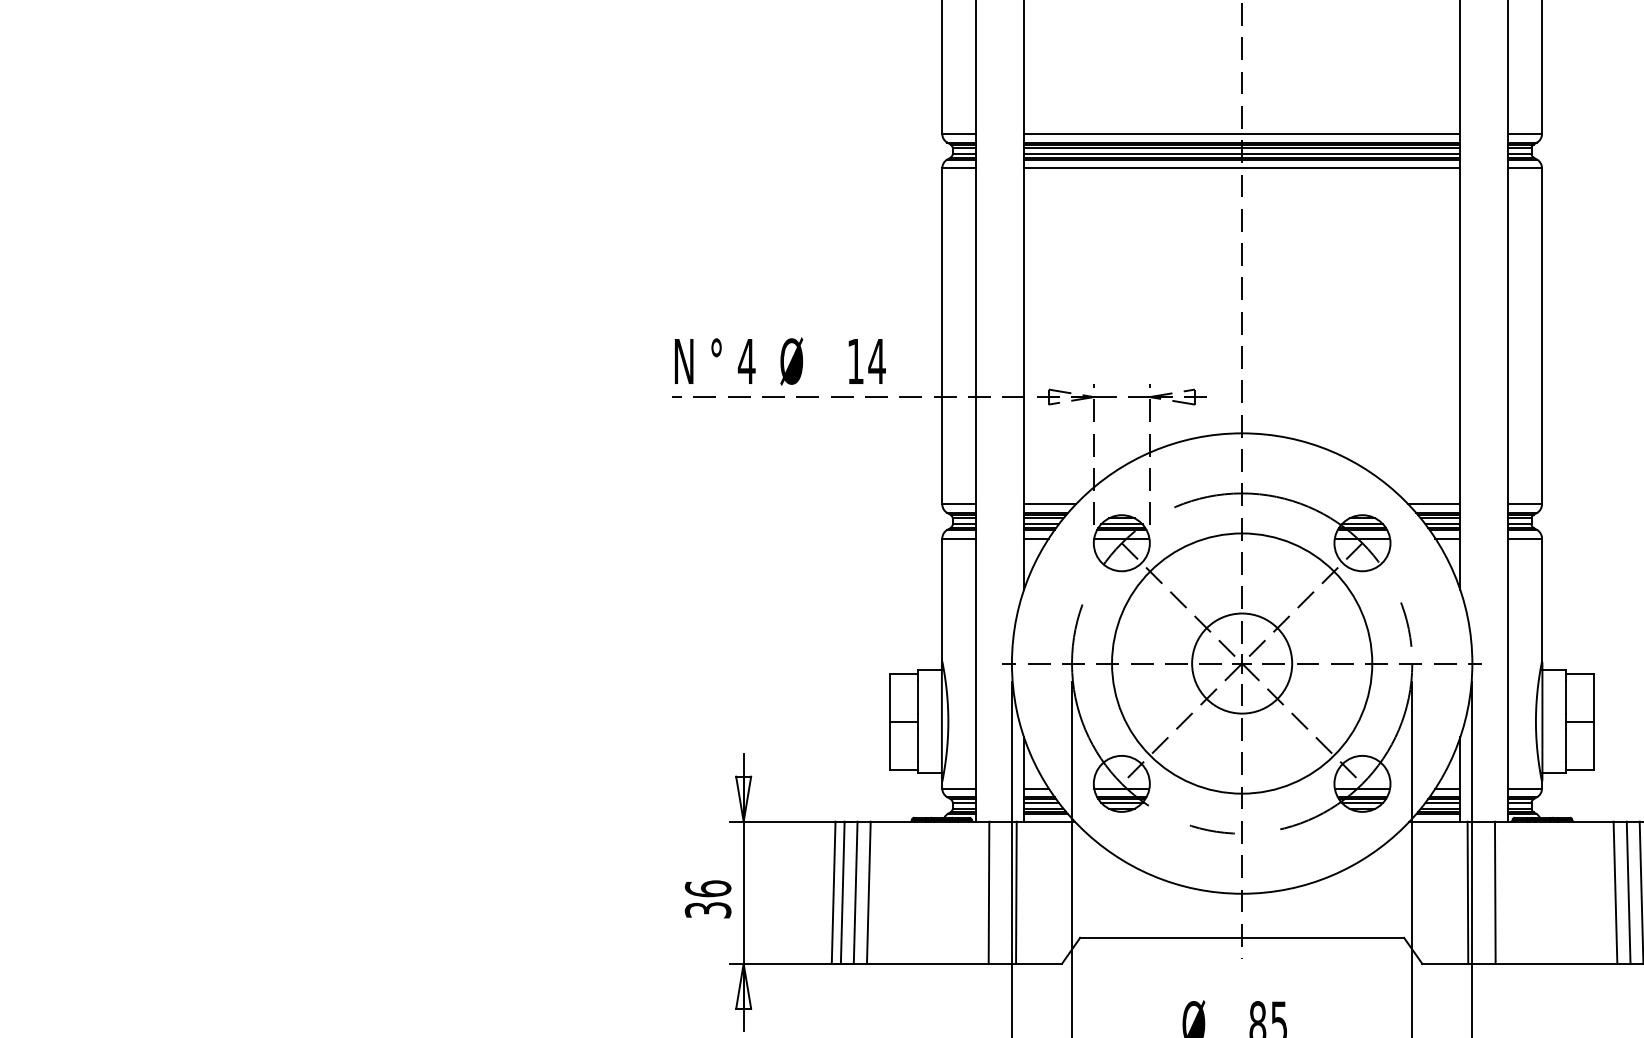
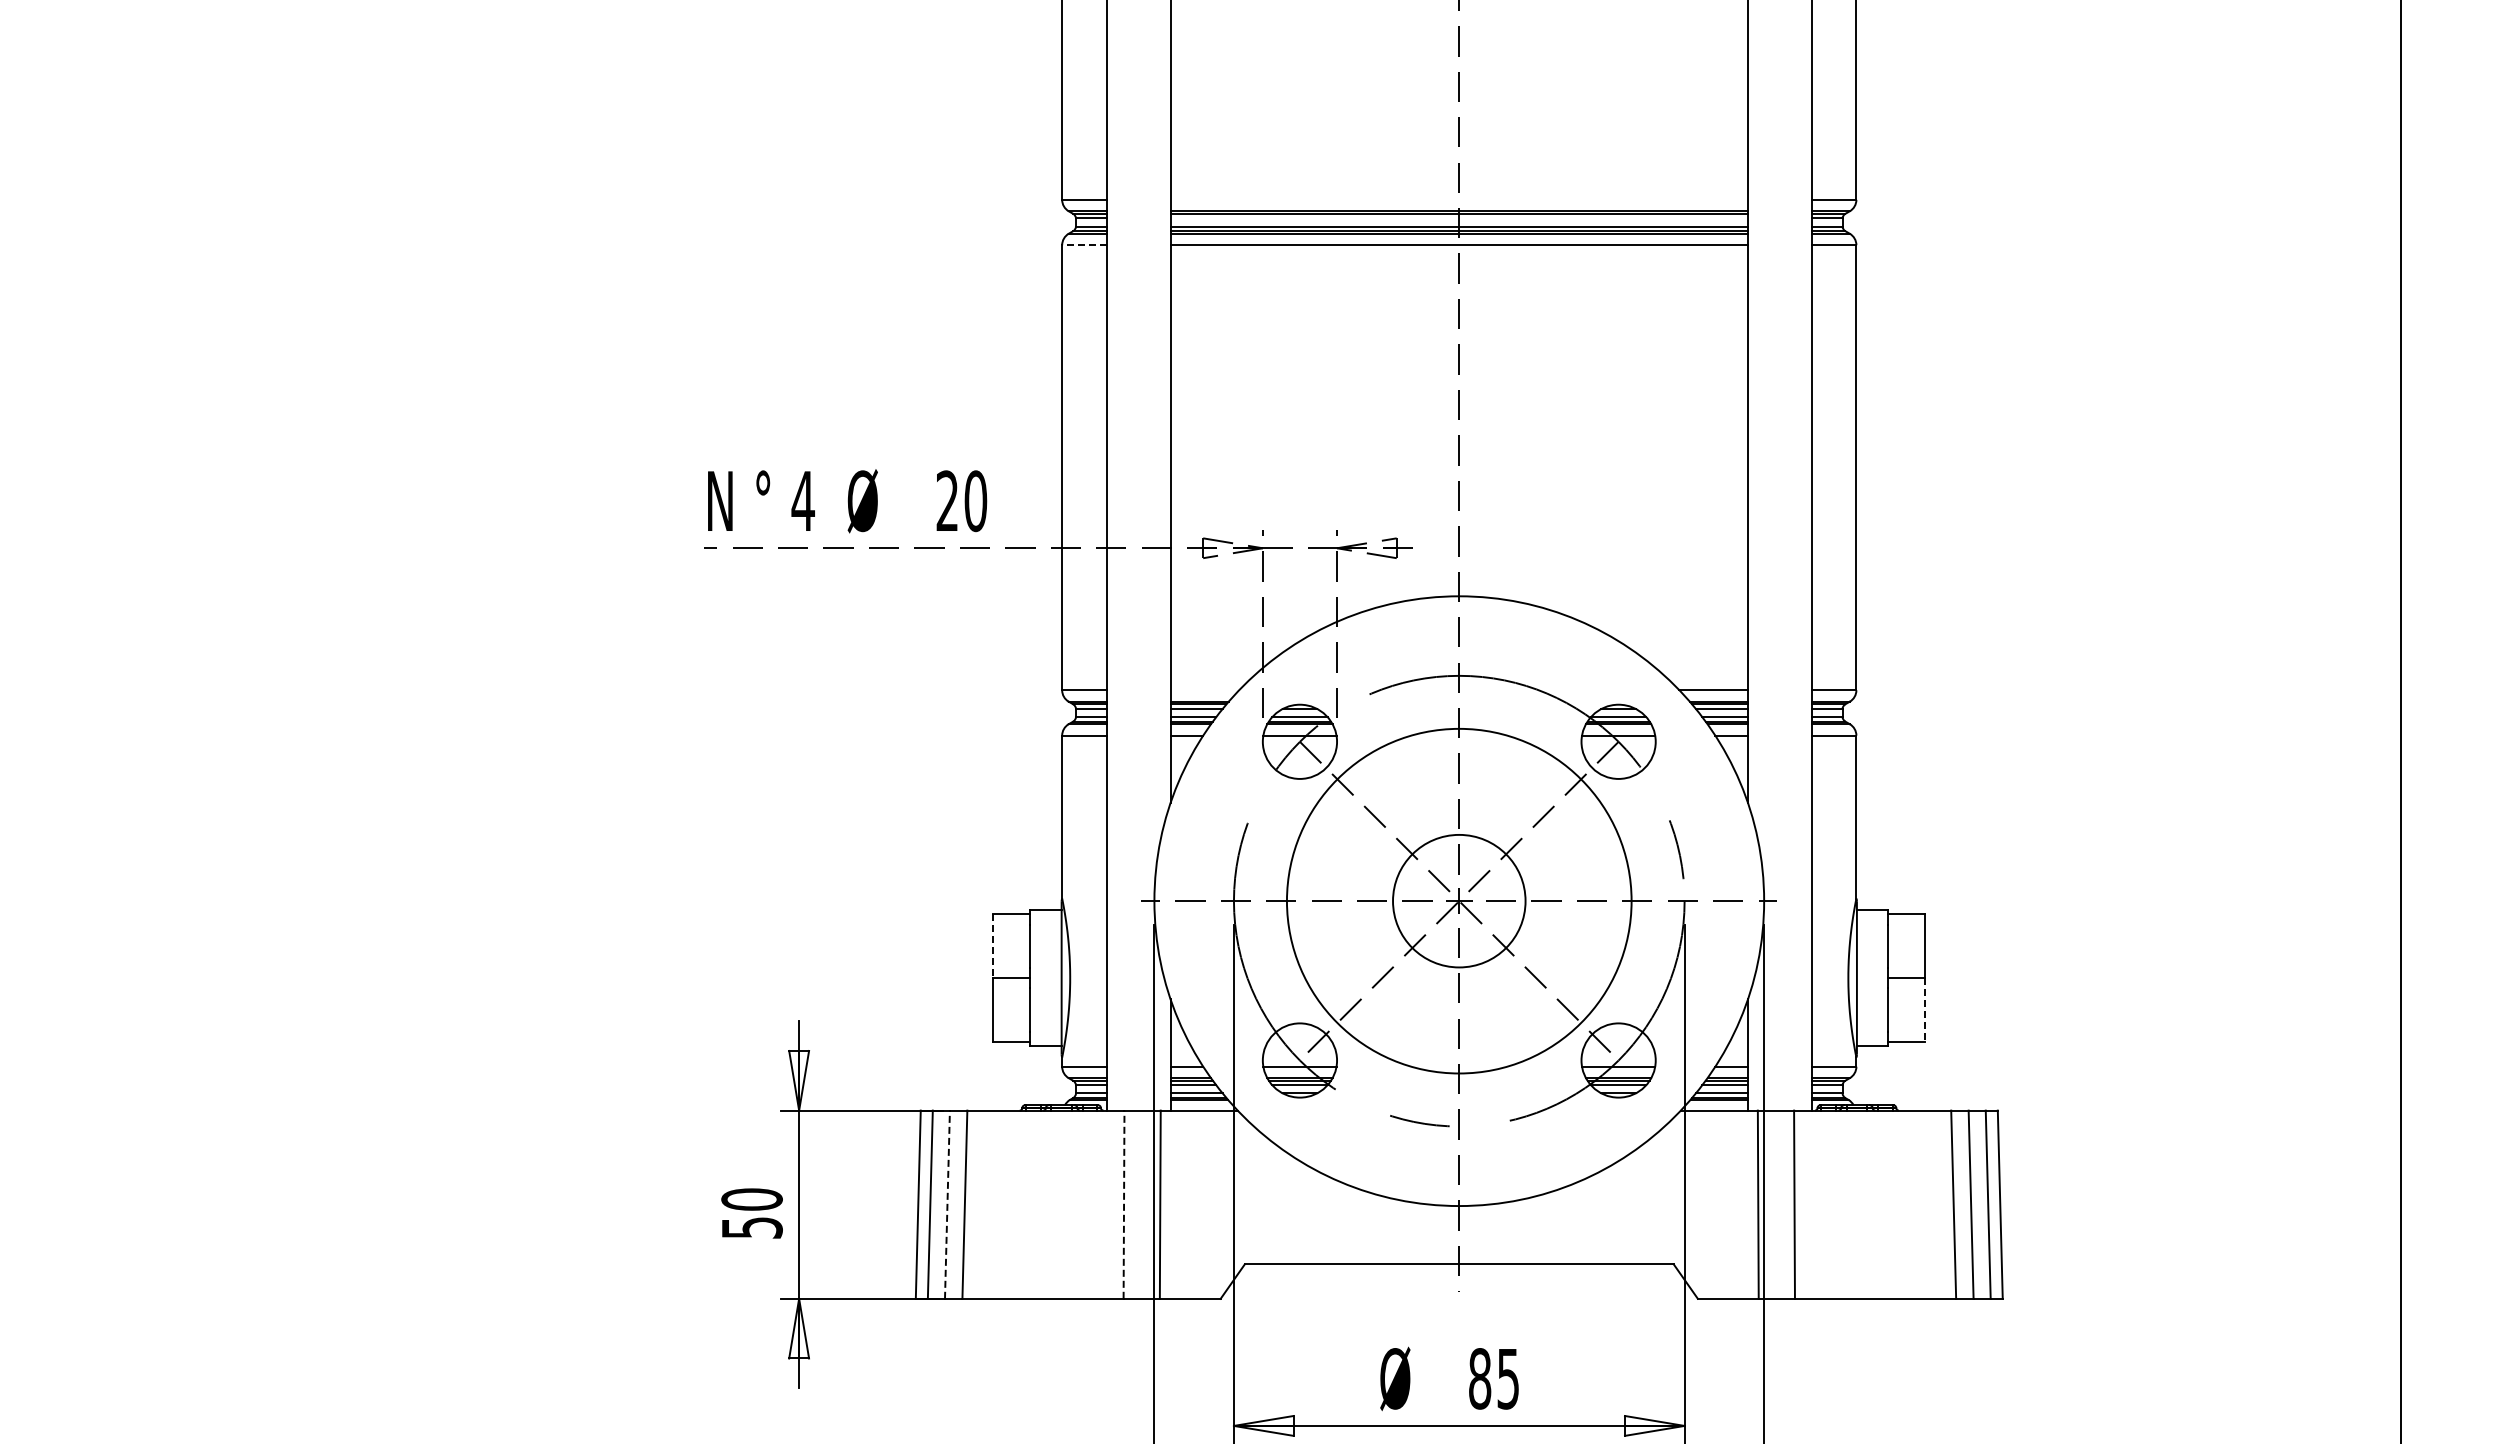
line: (1242, 133) -> (1459, 199), removed
line: (1242, 148) -> (1459, 218), removed
line: (959, 168) -> (1084, 245), solid -> dashed
text: (866, 361) -> (961, 501), 14 -> 20
line: (1049, 504) -> (1204, 690), removed
line: (890, 697) -> (993, 946), solid -> dashed
line: (1594, 745) -> (1925, 1009), solid -> dashed
line: (855, 892) -> (947, 1204), solid -> dashed
line: (989, 892) -> (1124, 1204), solid -> dashed
text: (707, 899) -> (751, 1213), 36 -> 50

